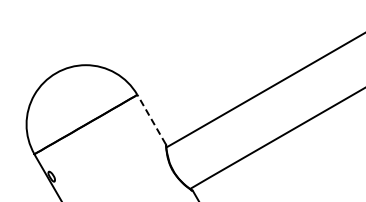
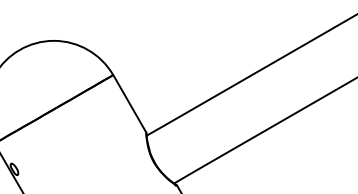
line: (151, 119) -> (129, 103), dashed -> solid

